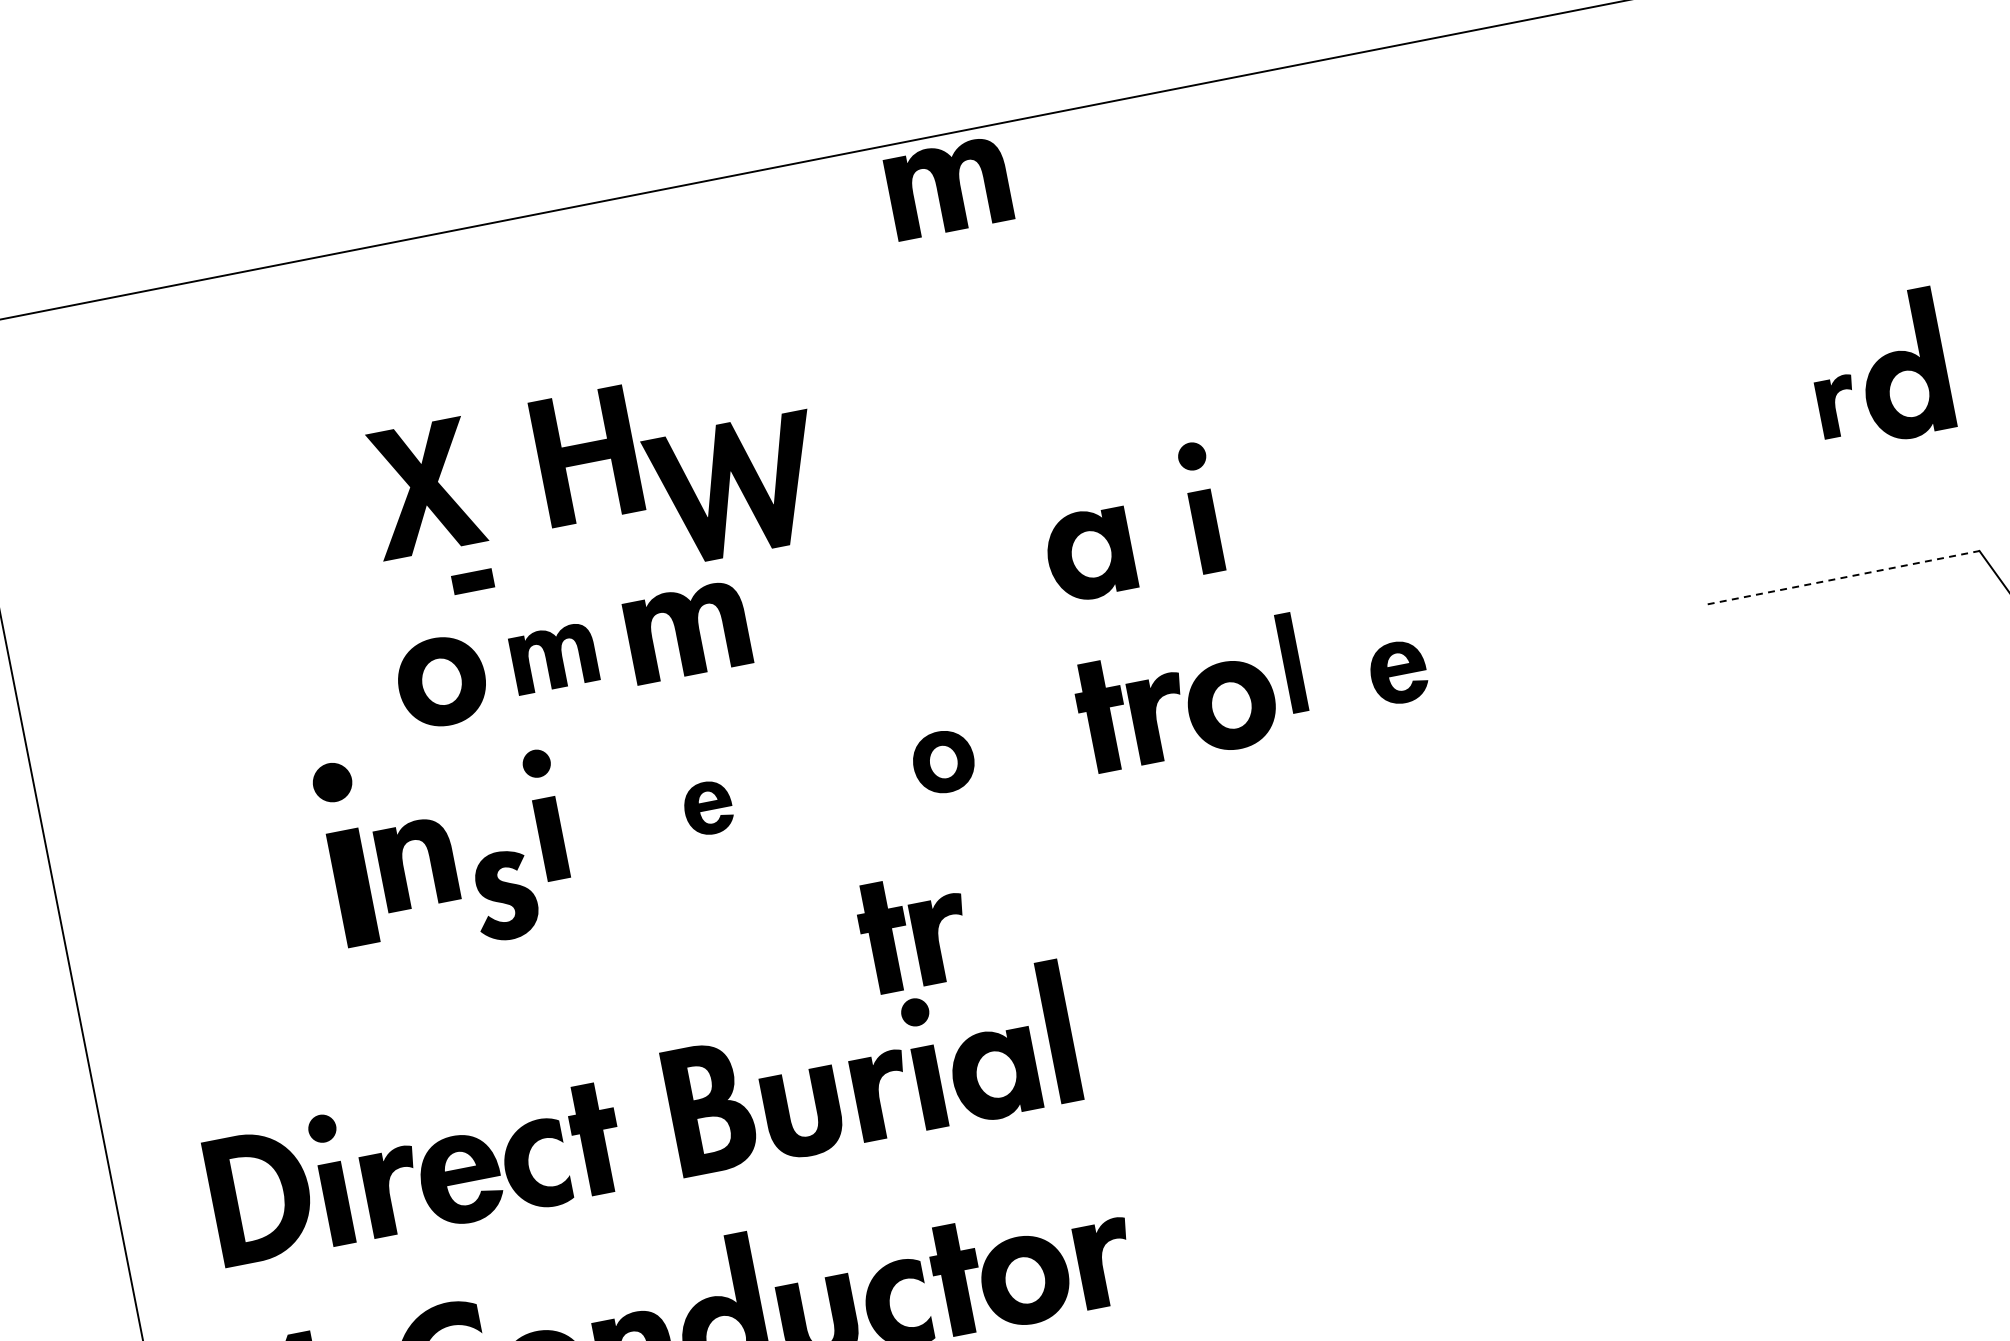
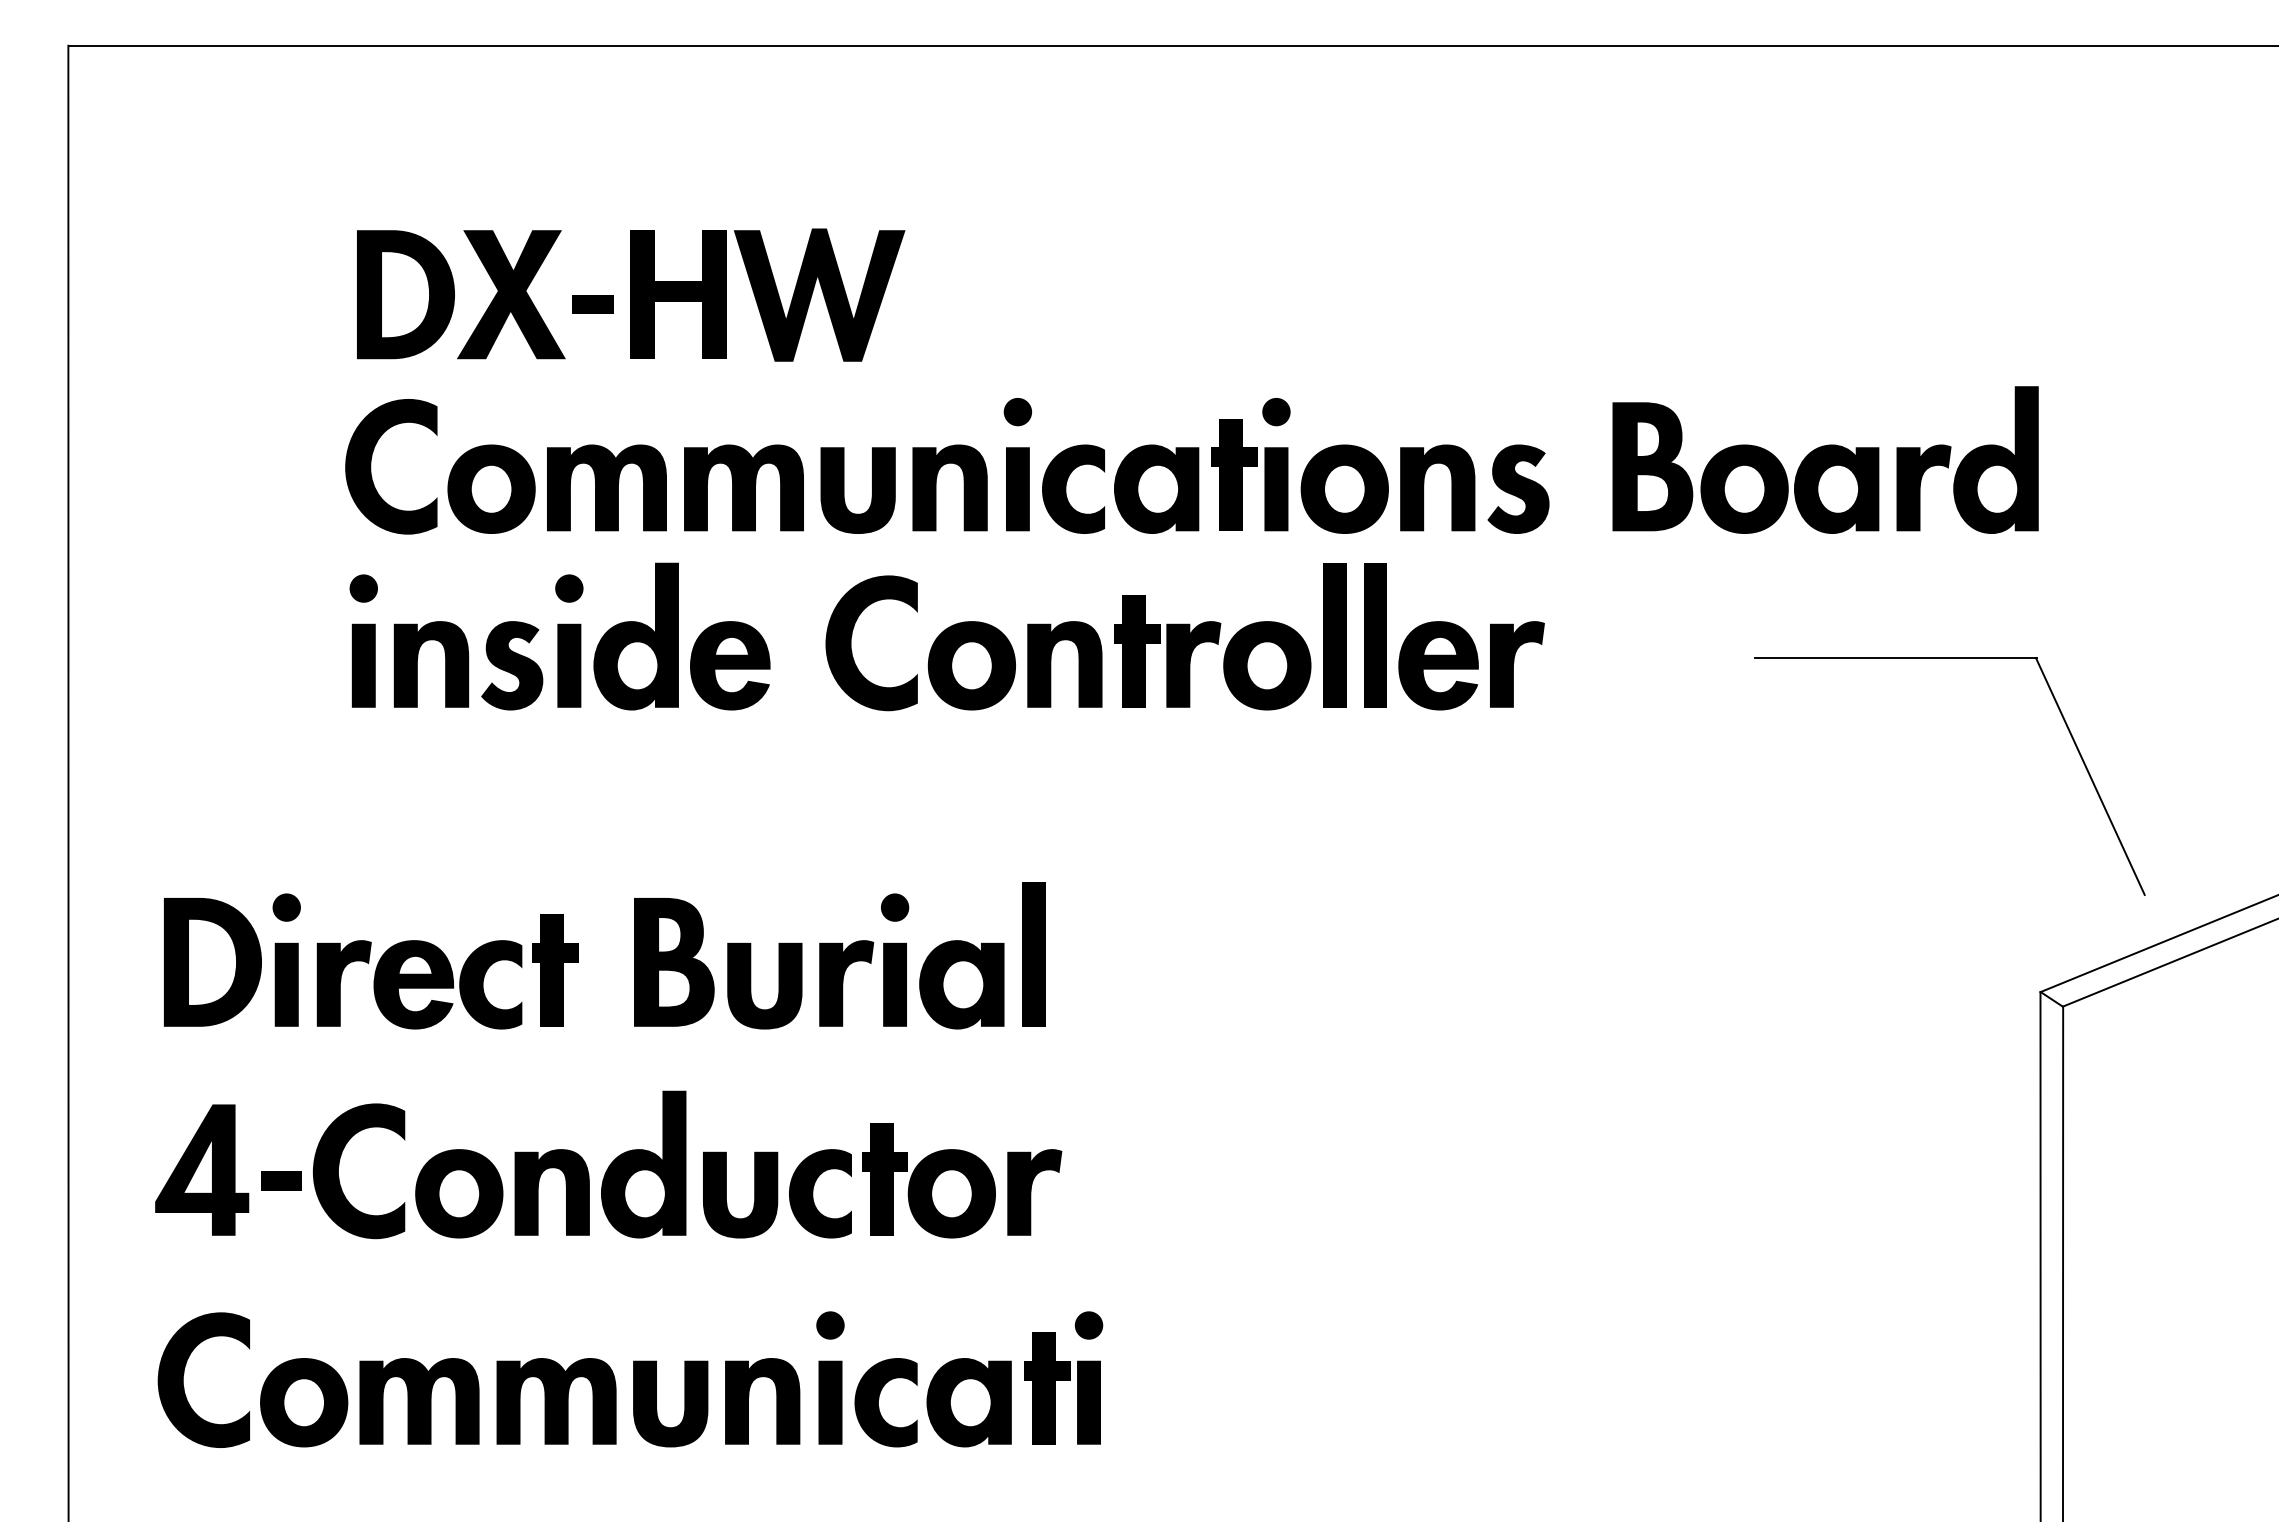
part: (948, 187) -> (1087, 99), removed
part: (1837, 406) -> (1923, 487), size x1.43
part: (1659, 420) -> (1745, 467), added
fill: (1442, 485) -> (1518, 489), added
part: (735, 487) -> (819, 294), moved
part: (1350, 501) -> (1424, 487), added
part: (320, 508) -> (405, 294), added
part: (1273, 517) -> (1344, 488), added
fill: (1163, 525) -> (1234, 474), added
part: (949, 557) -> (1017, 464), added
fill: (1009, 570) -> (1073, 489), added
line: (1842, 578) -> (1895, 658), dashed -> solid
part: (472, 581) -> (592, 304), moved
fill: (887, 592) -> (949, 487), added
fill: (798, 613) -> (857, 490), added
fill: (1331, 654) -> (1375, 634), added
fill: (1475, 656) -> (1517, 664), added
part: (553, 658) -> (606, 487), size x1.43
part: (1291, 663) -> (1334, 635), size x1.43
part: (1398, 672) -> (1438, 665), size x1.43
fill: (340, 678) -> (391, 466), added
part: (1021, 745) -> (1051, 664), added
fill: (841, 759) -> (871, 643), added
part: (943, 761) -> (971, 665), size x1.43
part: (610, 797) -> (635, 636), added
part: (708, 807) -> (730, 665), size x1.67
part: (346, 853) -> (363, 640), size x0.71
part: (505, 895) -> (512, 665), moved
part: (913, 931) -> (909, 827), removed

